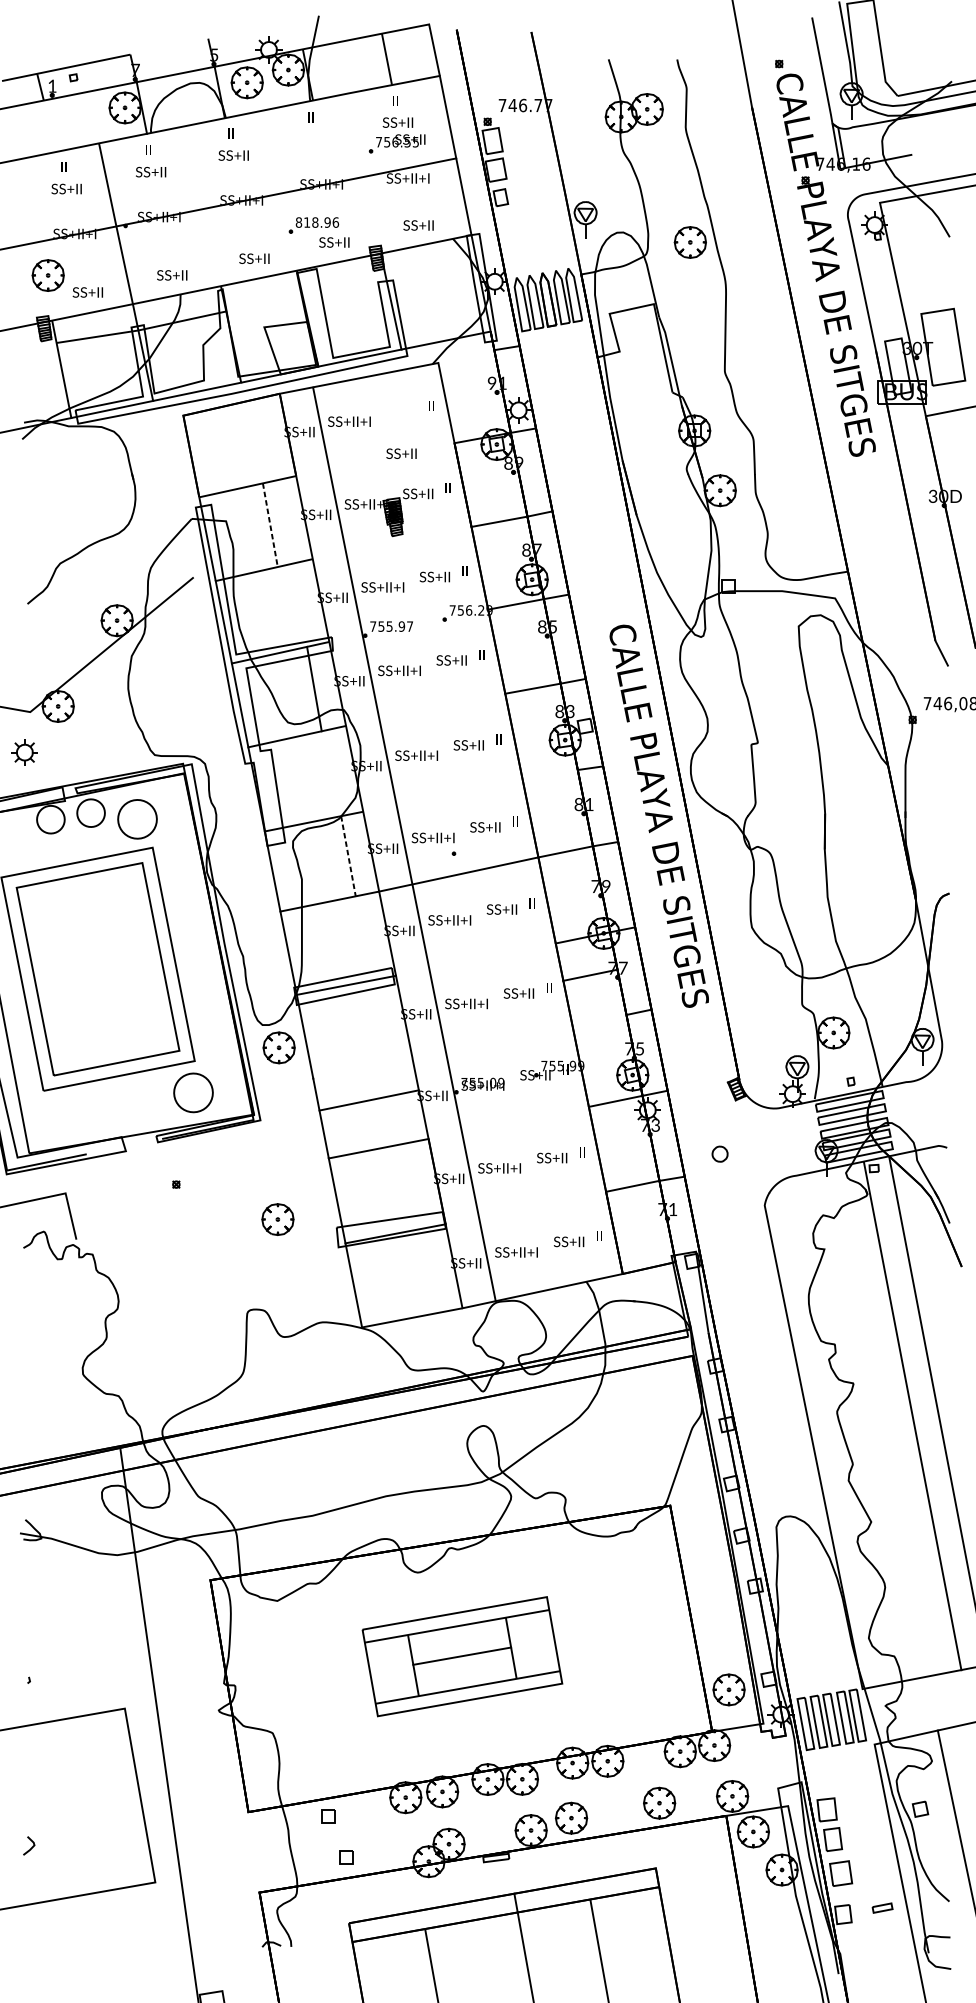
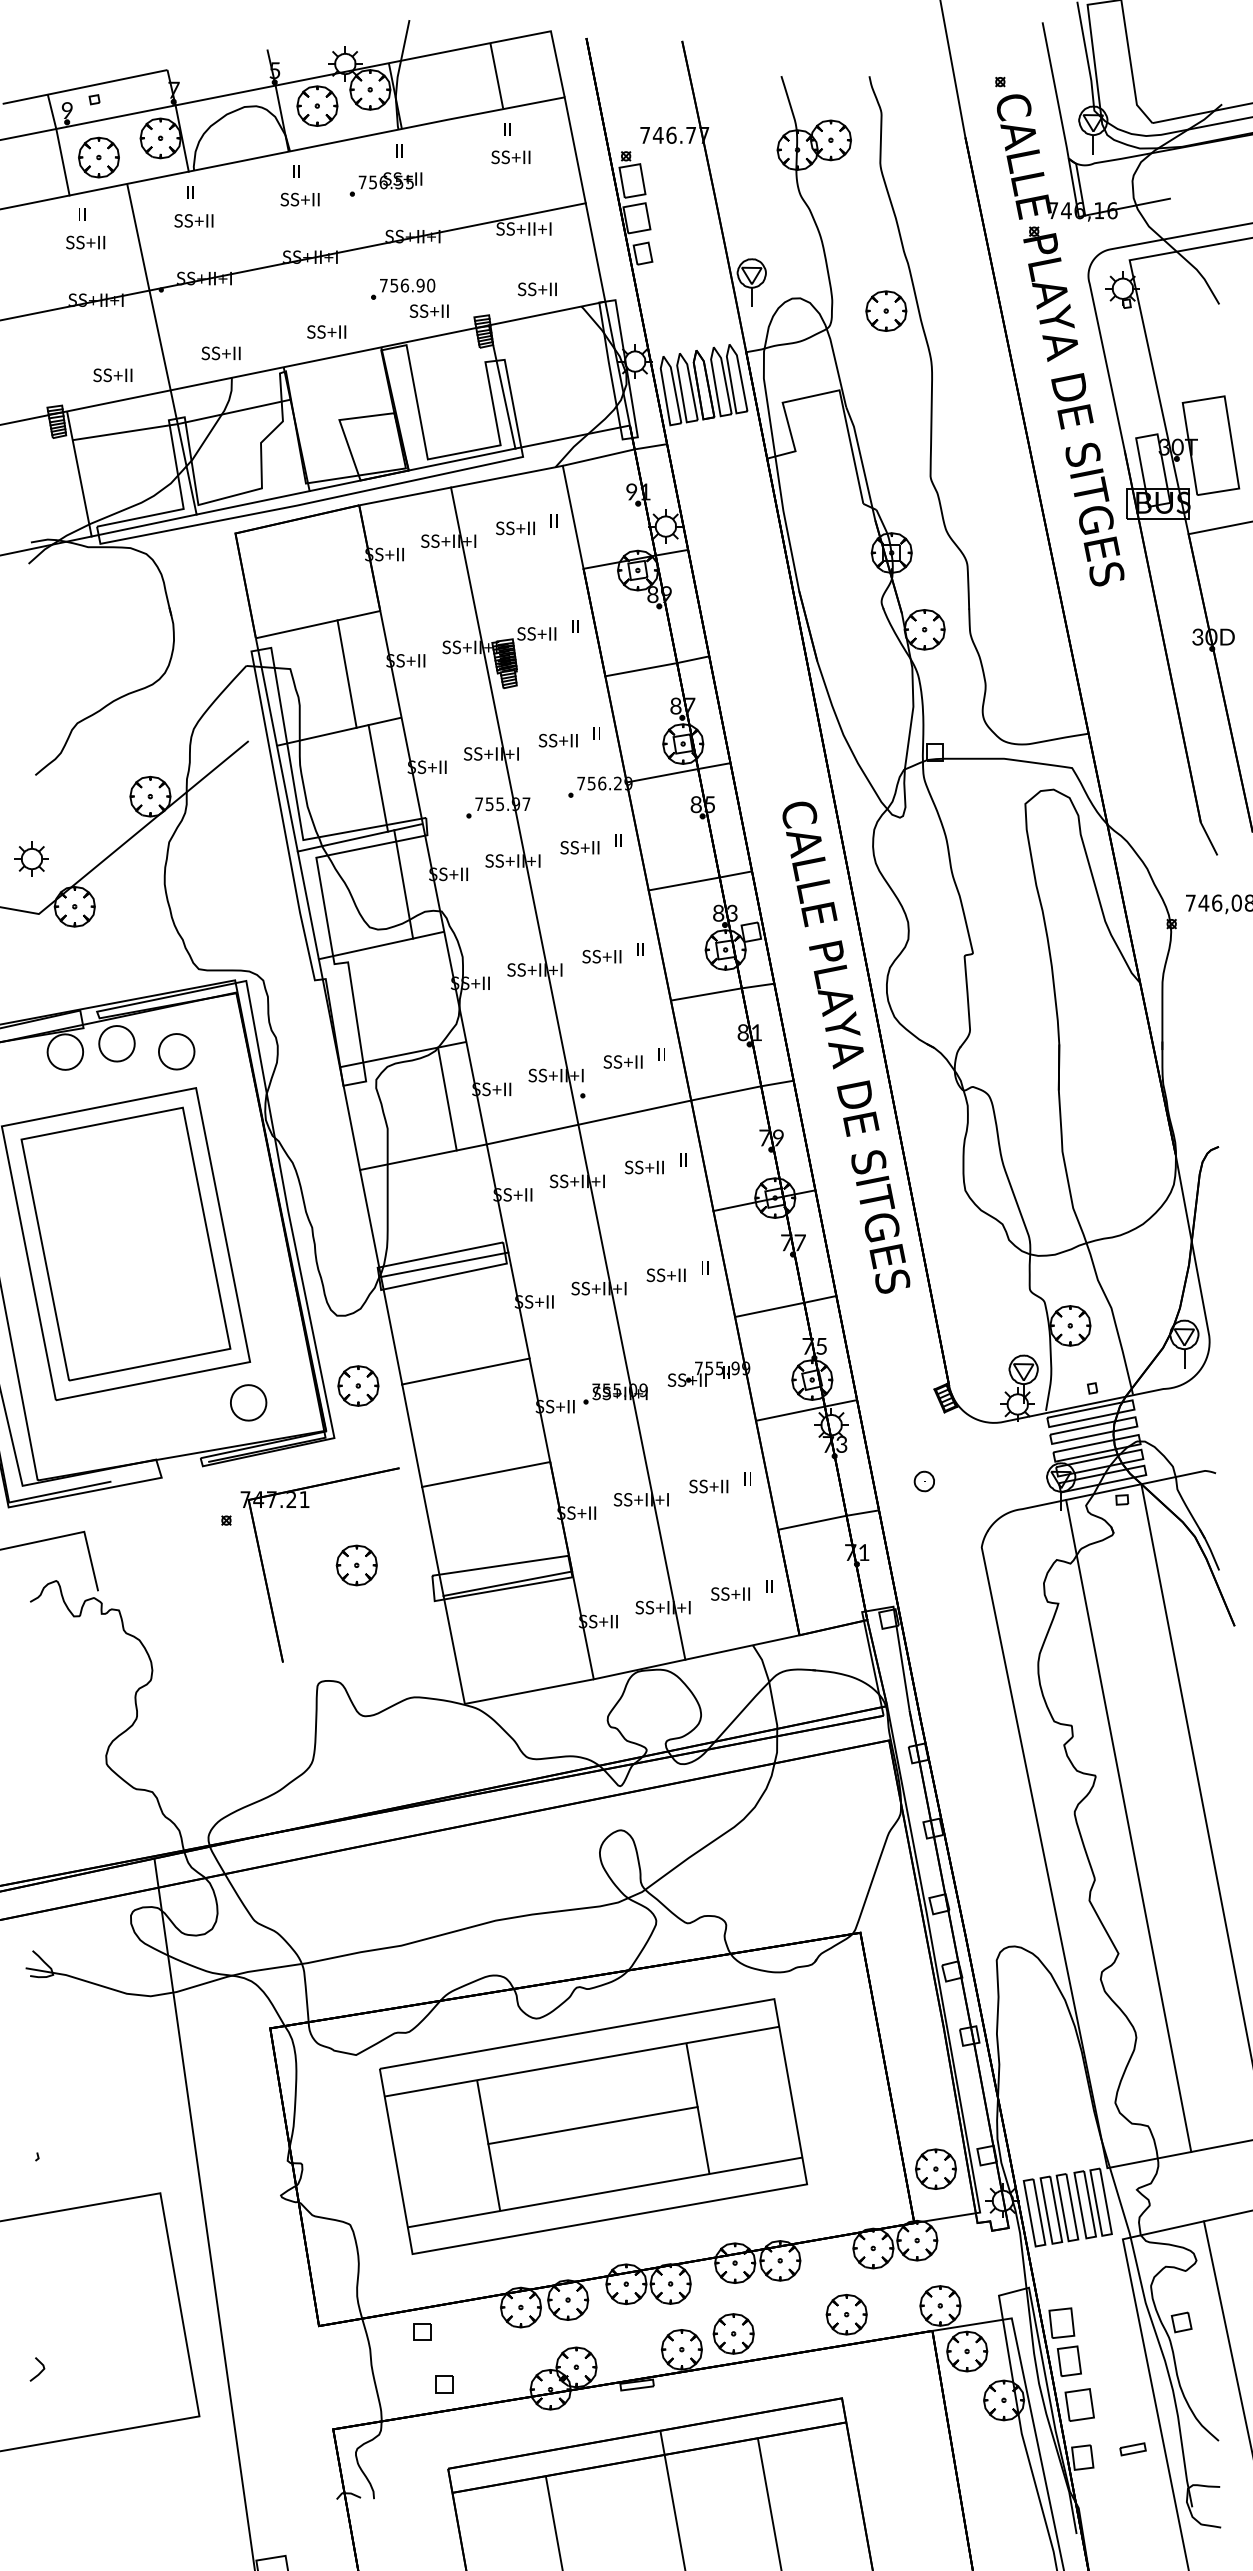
text: (51, 86) -> (66, 110), 1 -> 9
line: (48, 126) -> (62, 162), added
part: (396, 143) -> (385, 184), moved
text: (317, 222) -> (407, 285), 818.96 -> 756.90
part: (47, 275) -> (98, 157), moved
line: (466, 356) -> (598, 457), added
text: (401, 453) -> (515, 528), moved
line: (270, 525) -> (347, 674), dashed -> solid
line: (294, 606) -> (378, 778), added
part: (24, 752) -> (31, 858), moved
line: (549, 774) -> (705, 994), added
part: (137, 819) -> (176, 1051), size x0.71
line: (404, 844) -> (568, 1073), moved
line: (348, 856) -> (447, 1099), dashed -> solid
line: (590, 975) -> (769, 1309), moved
part: (279, 1047) -> (358, 1385), moved
part: (193, 1092) -> (248, 1402), size x0.71
line: (368, 1100) -> (465, 1371), moved
part: (207, 1228) -> (266, 1577), added
line: (912, 1415) -> (1128, 1825), moved
part: (462, 1656) -> (593, 2126), size x1.67

